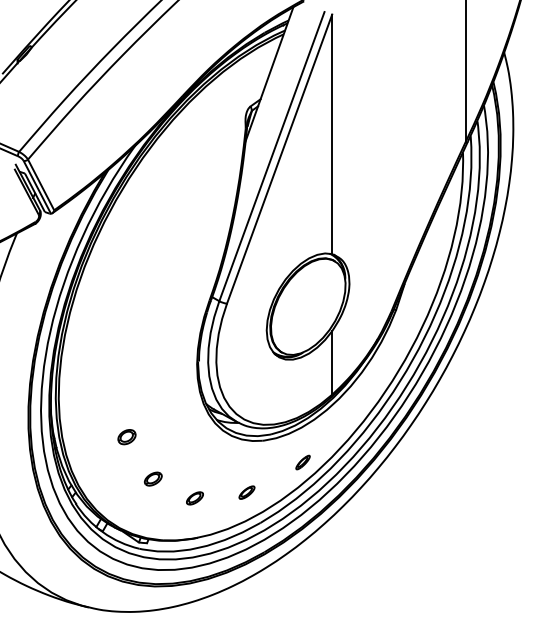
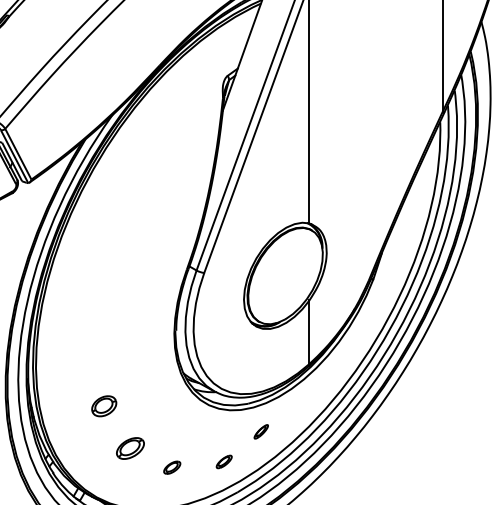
part: (126, 437) -> (103, 406), size x1.4
part: (302, 462) -> (260, 431), moved
part: (153, 478) -> (130, 447), size x1.6

